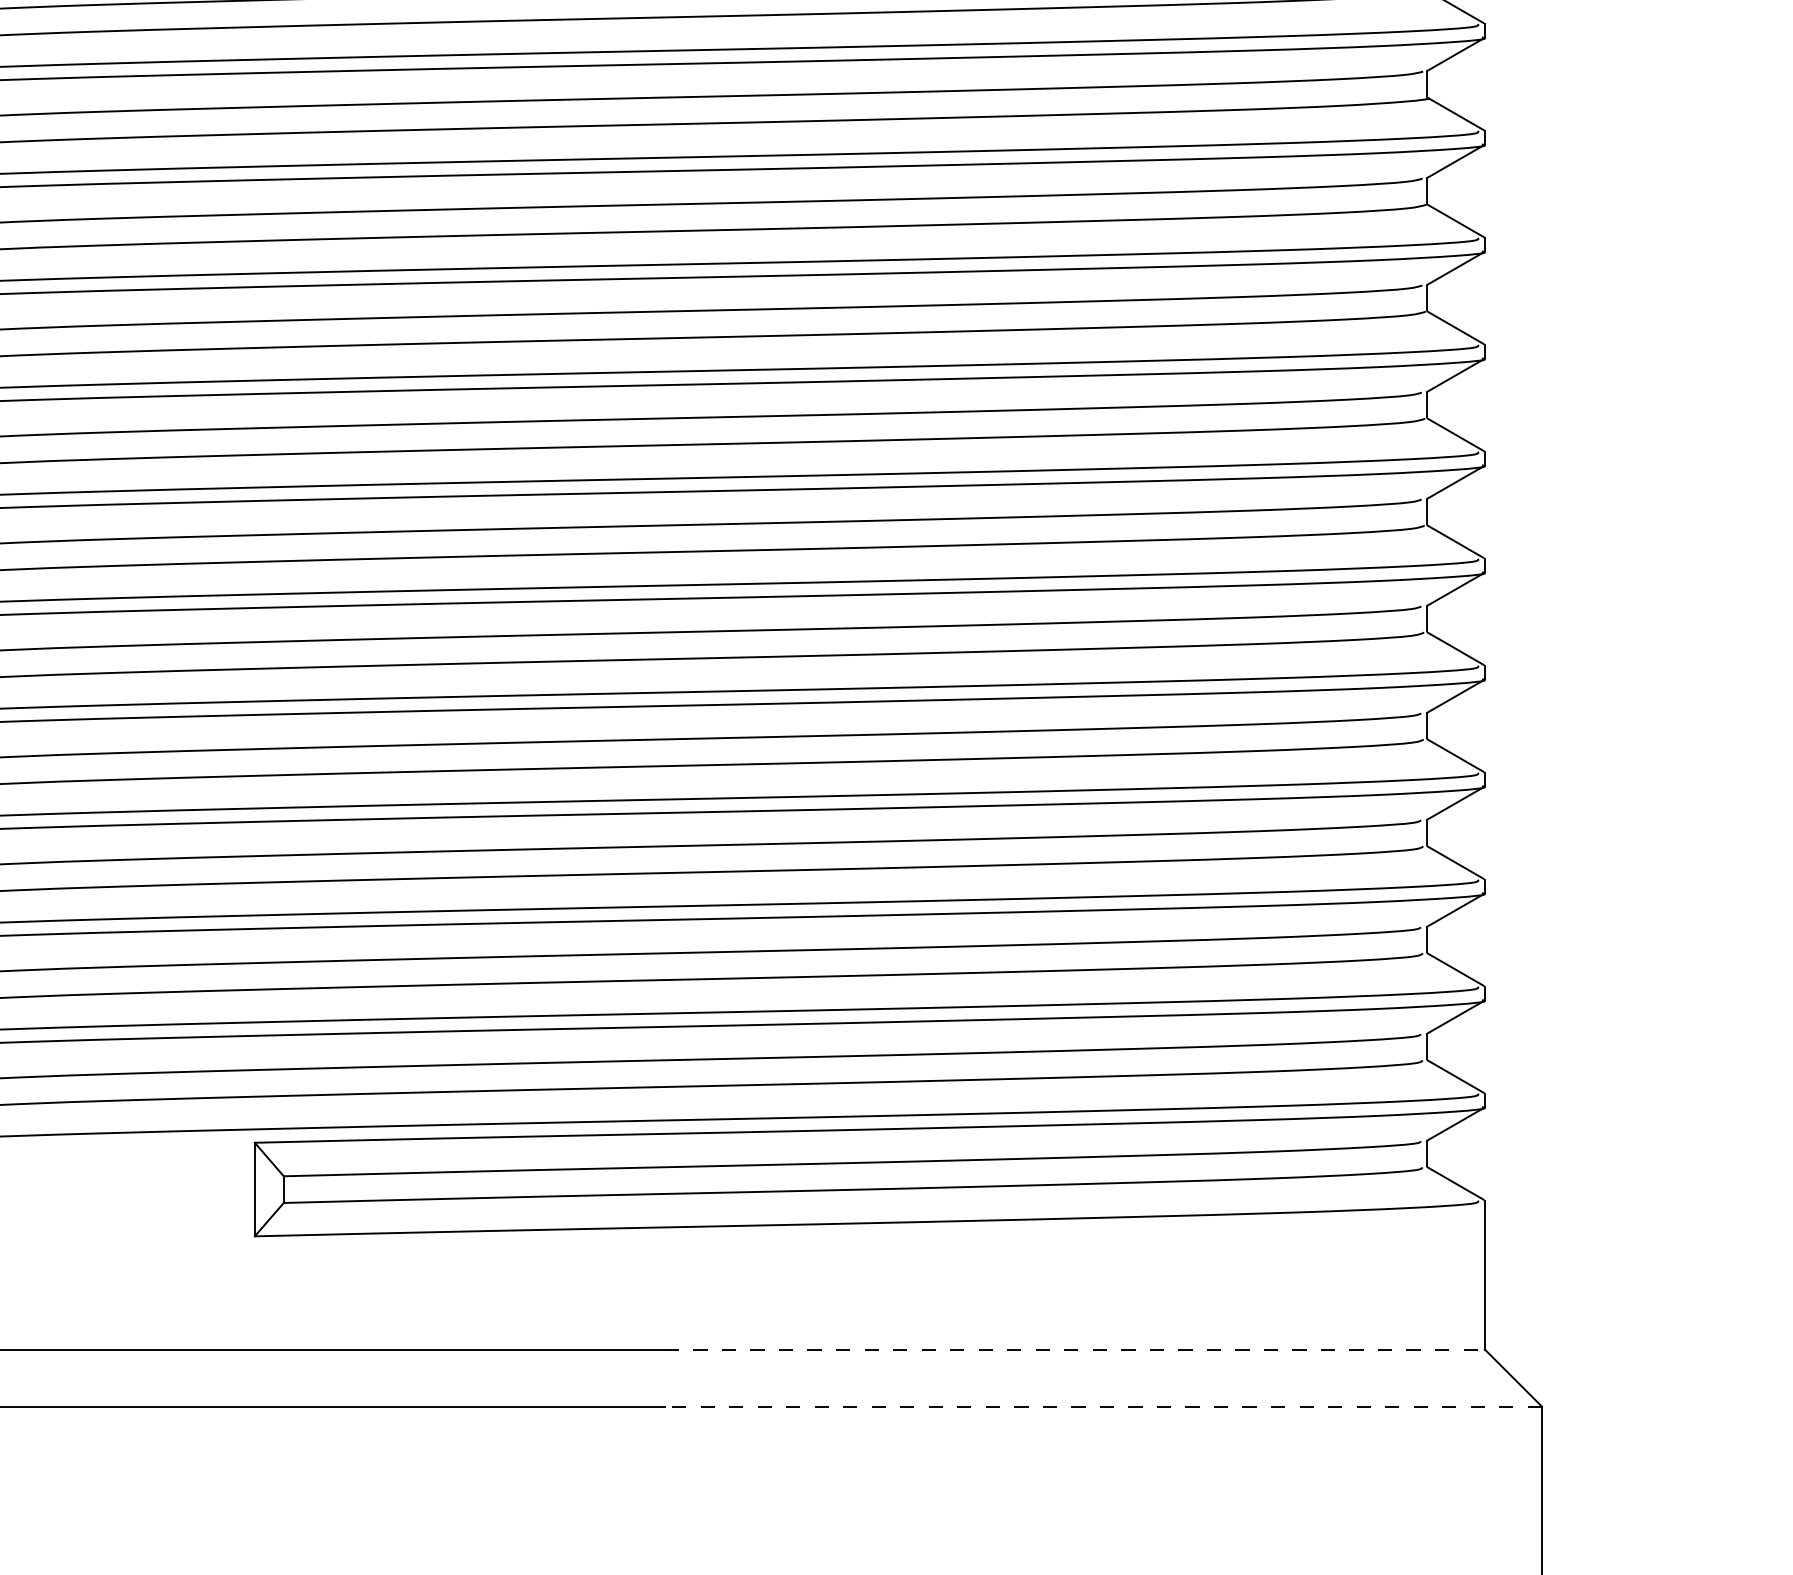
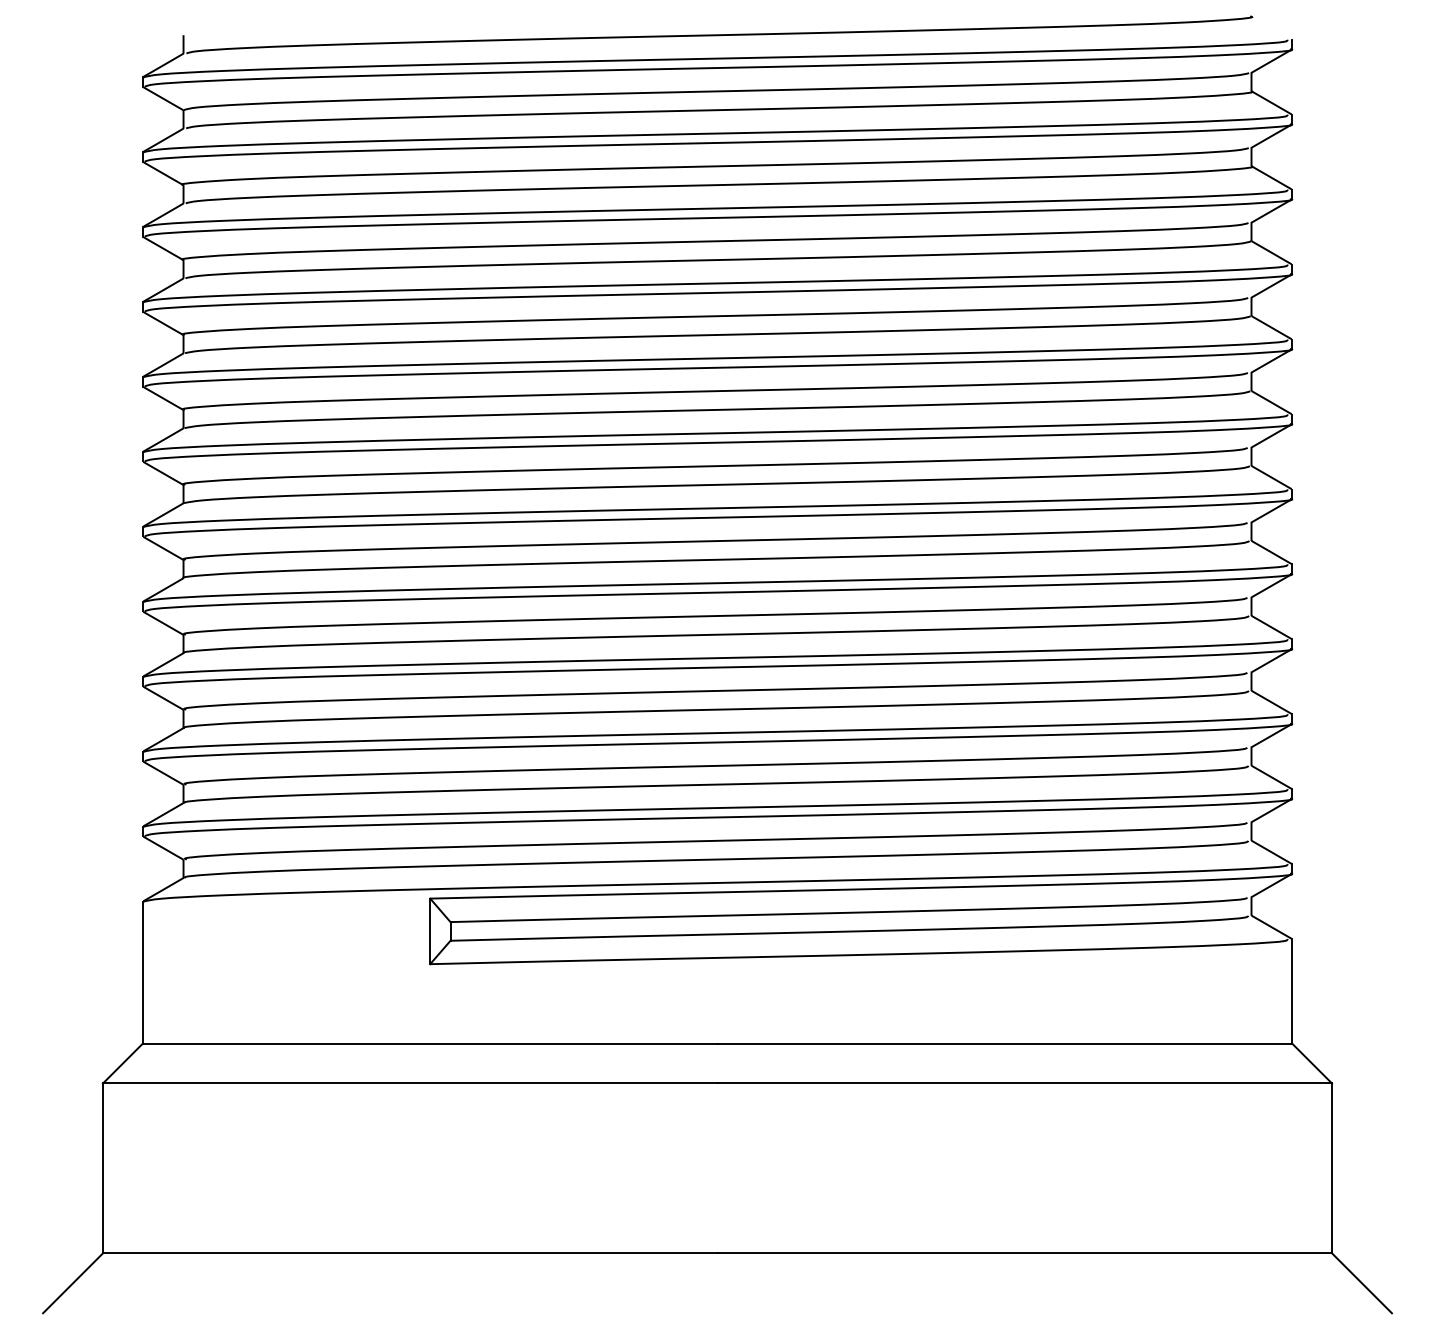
line: (1075, 1349) -> (1005, 1043), dashed -> solid
line: (1103, 1406) -> (1024, 1083), dashed -> solid

